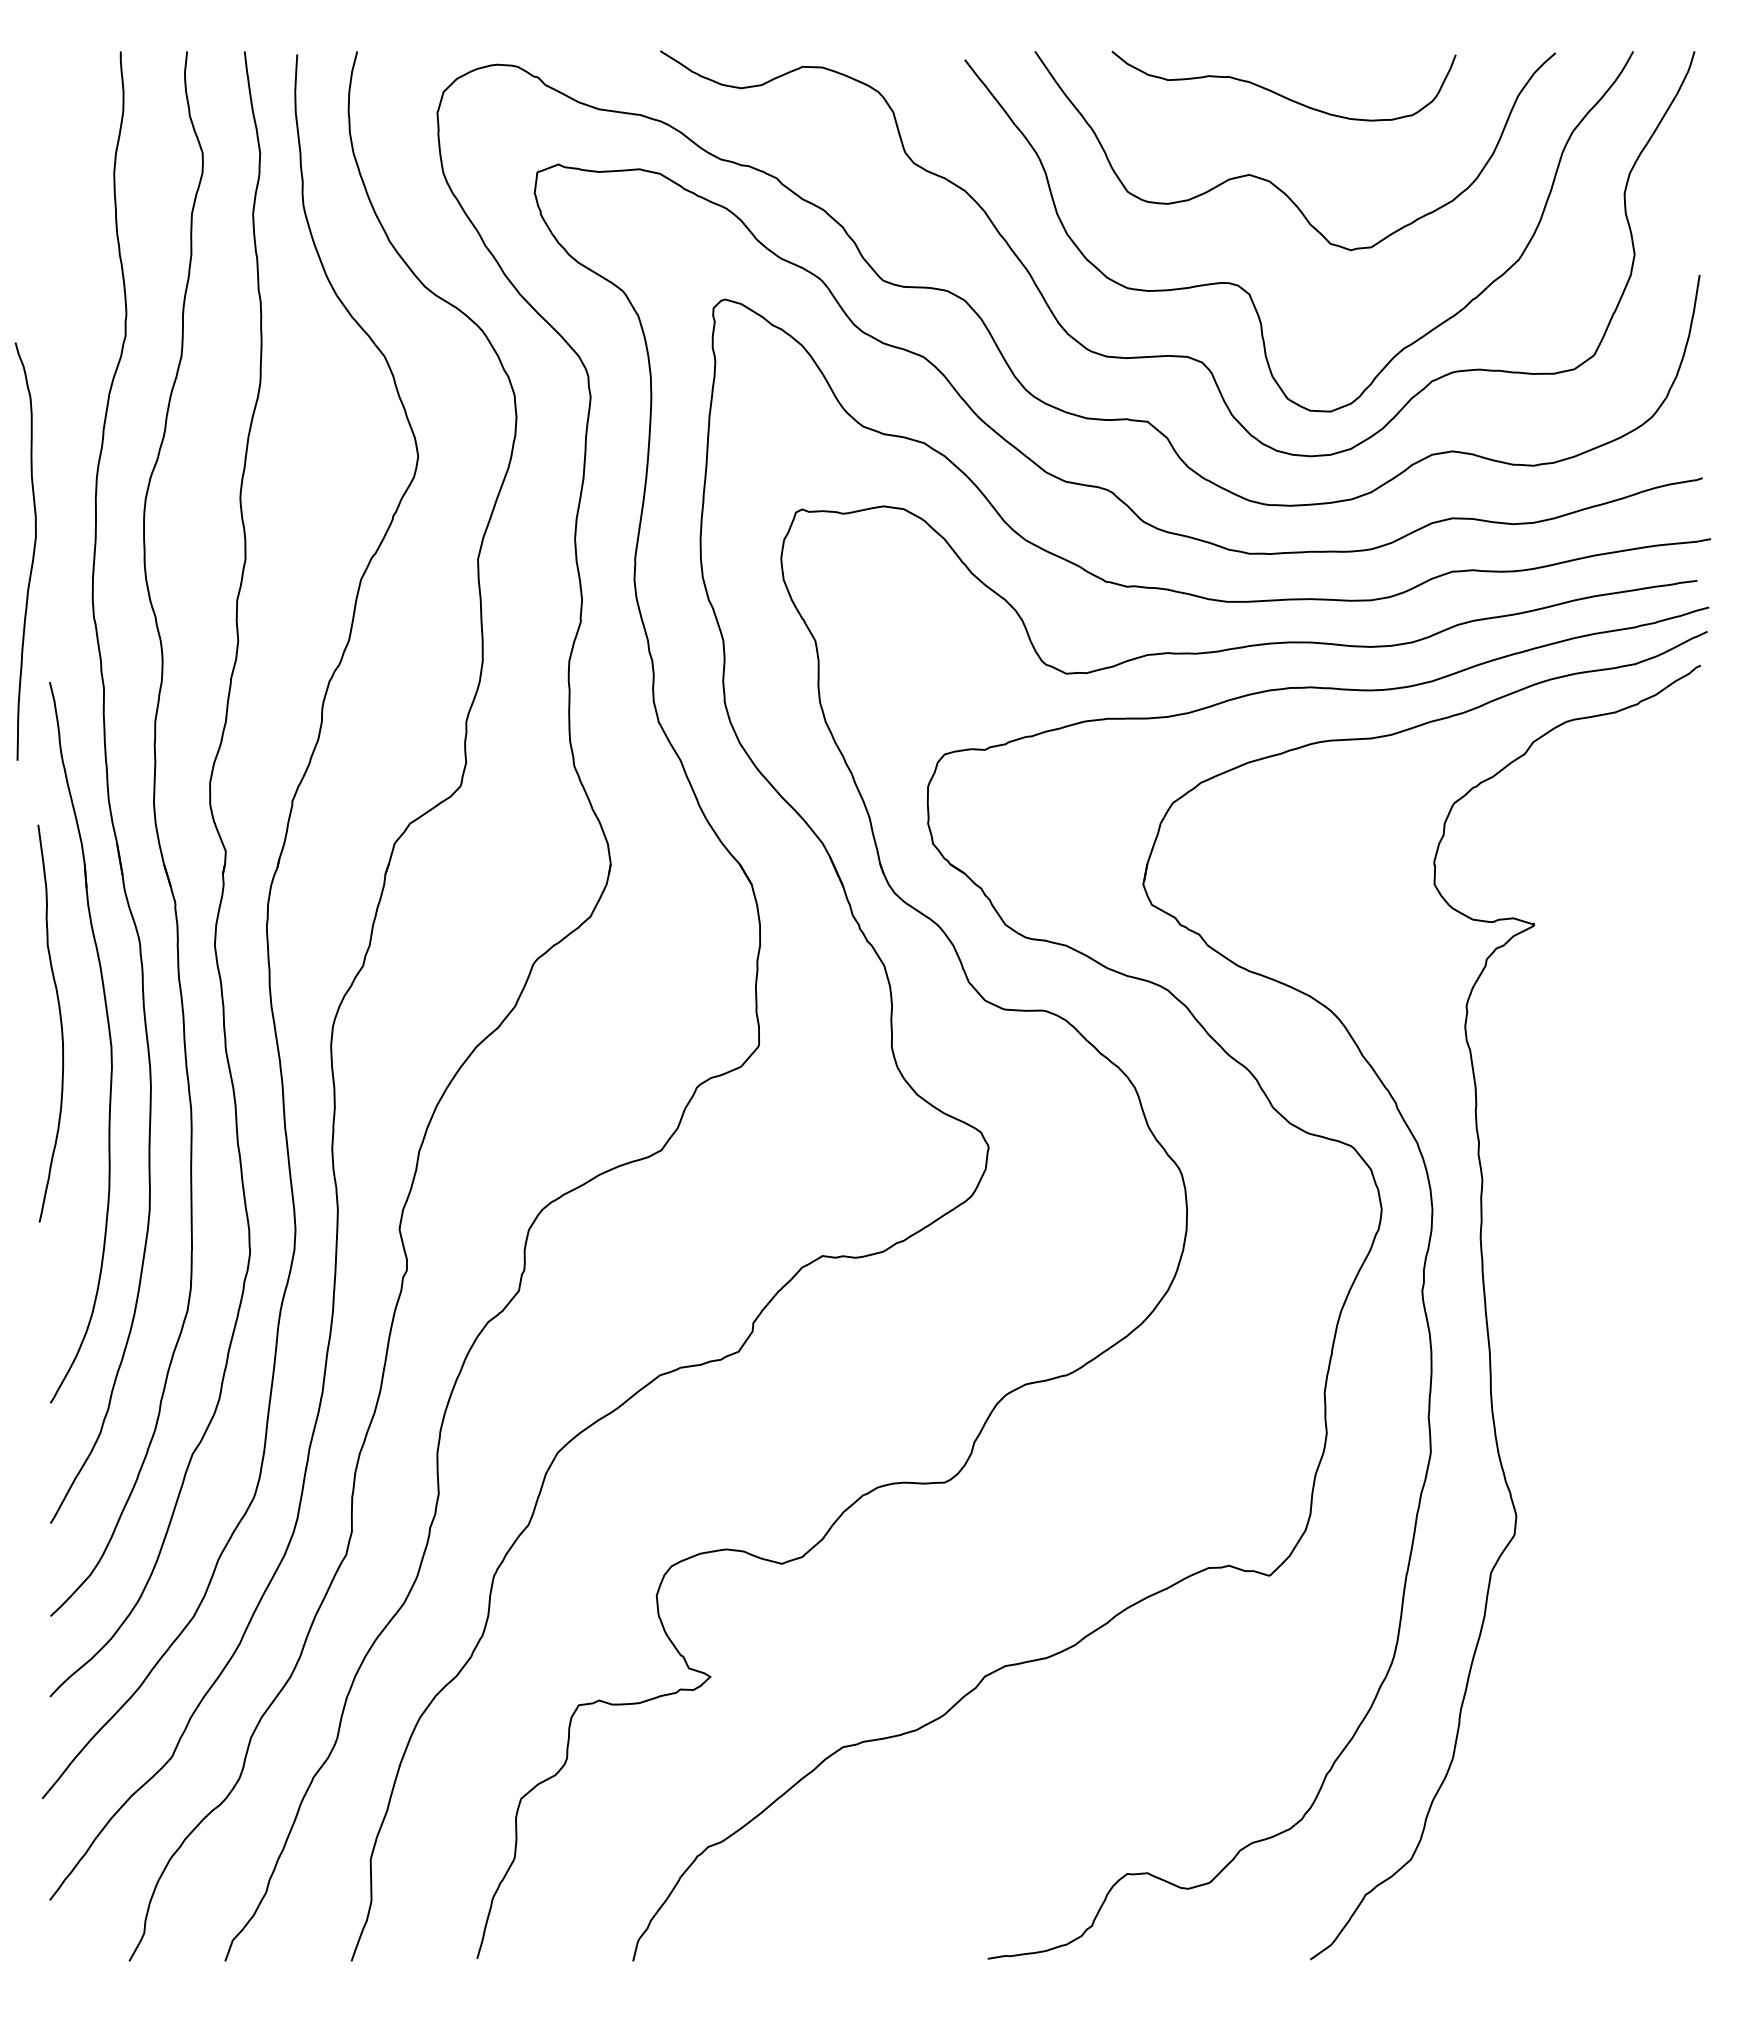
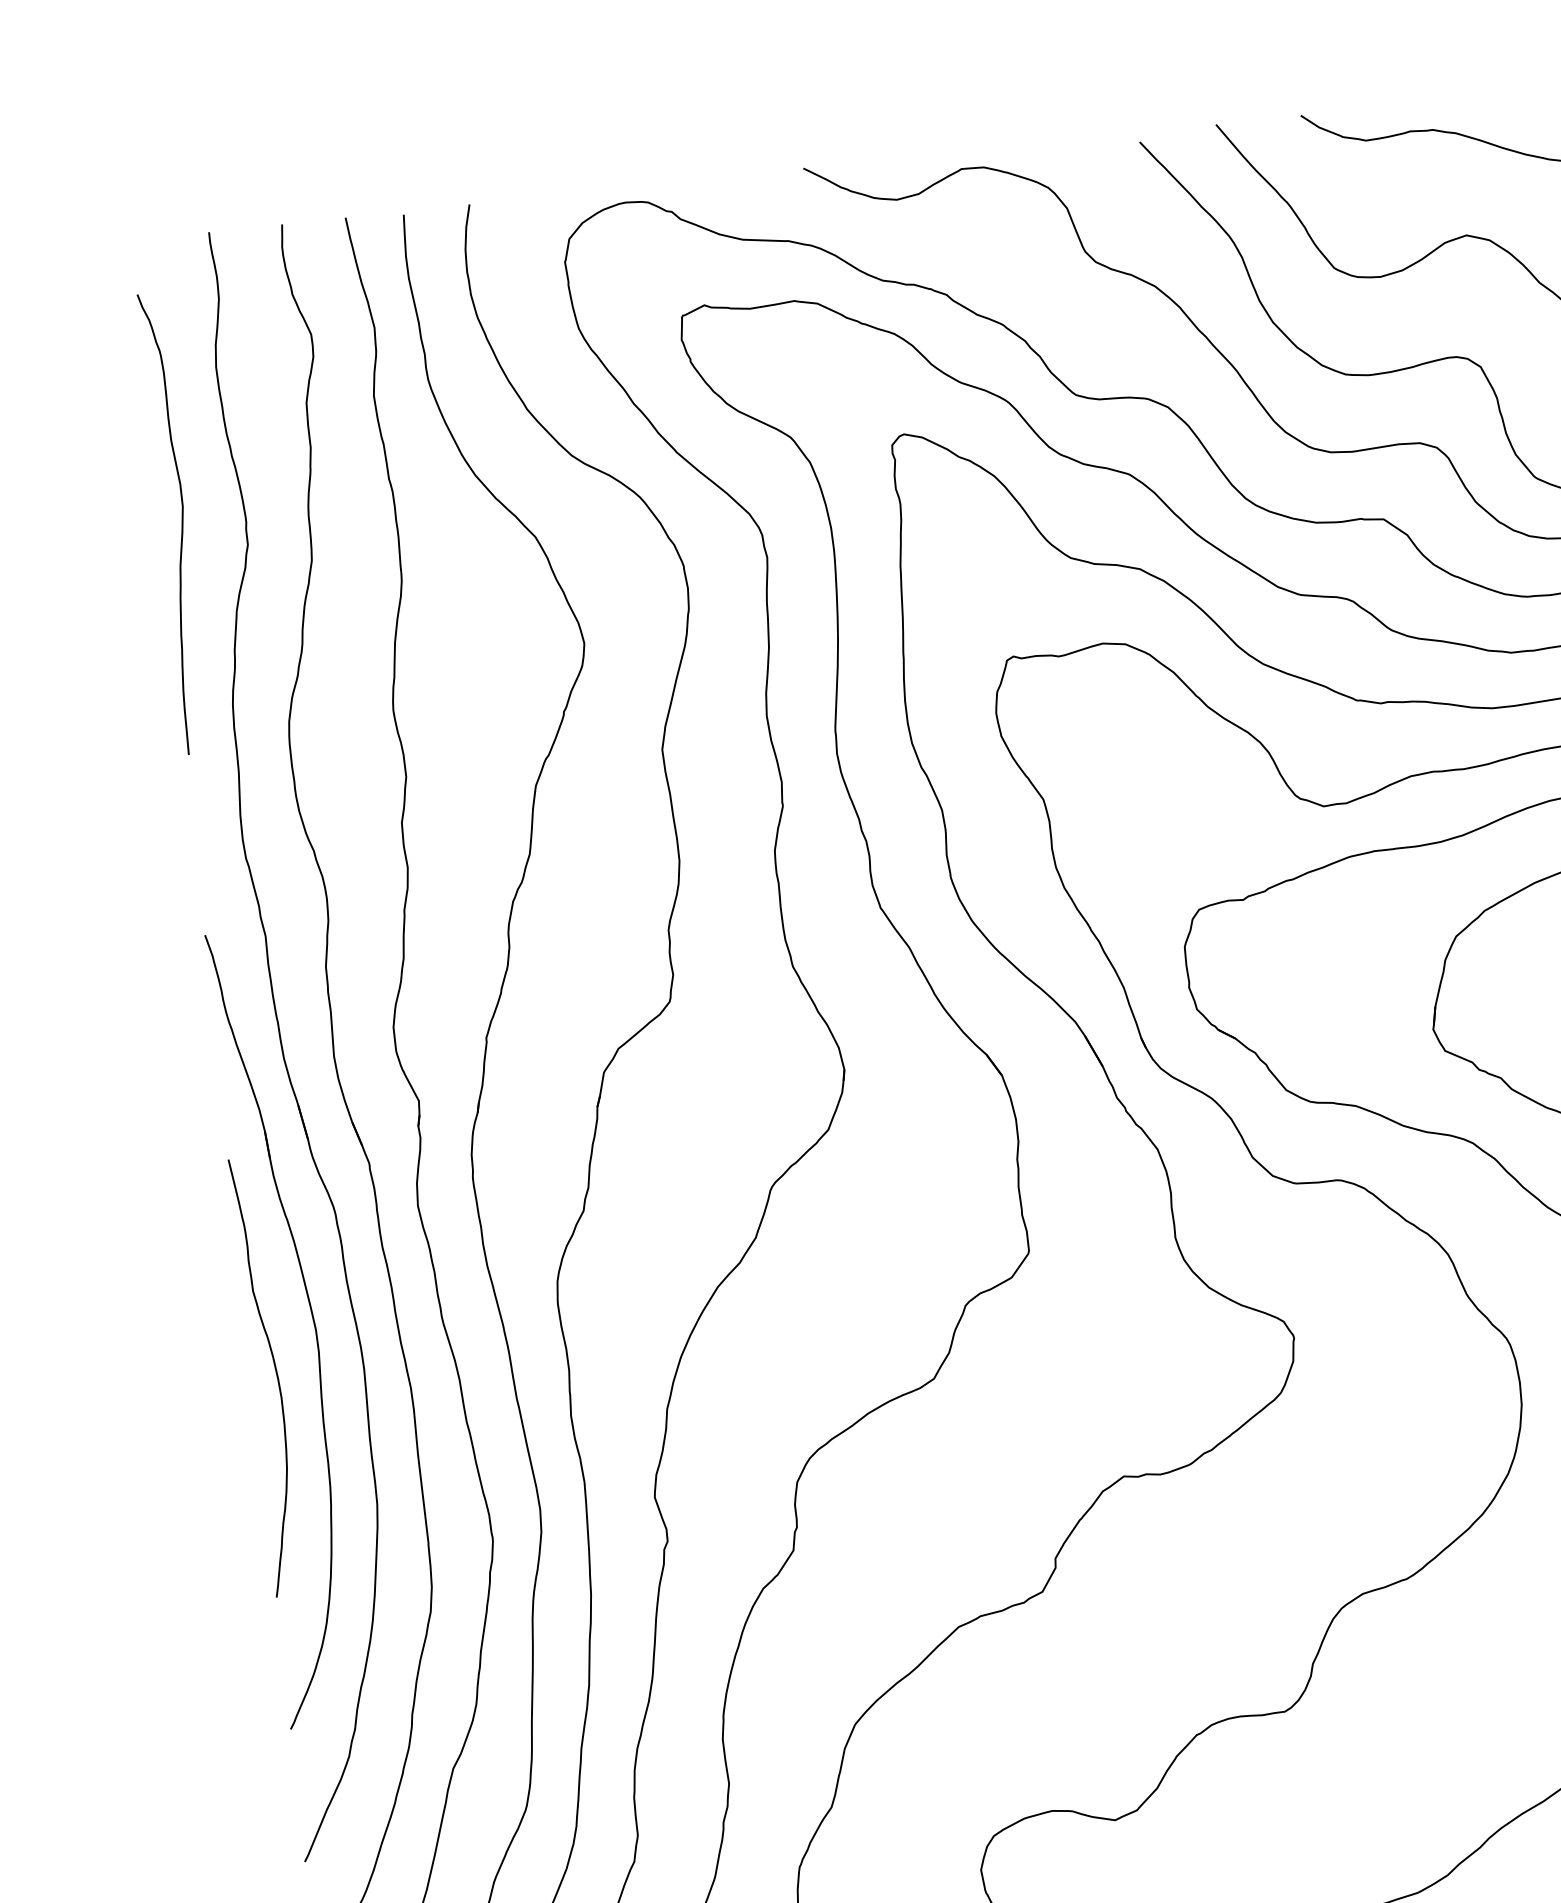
curve: (32, 554) -> (181, 526), moved
curve: (60, 1023) -> (276, 1375), moved

